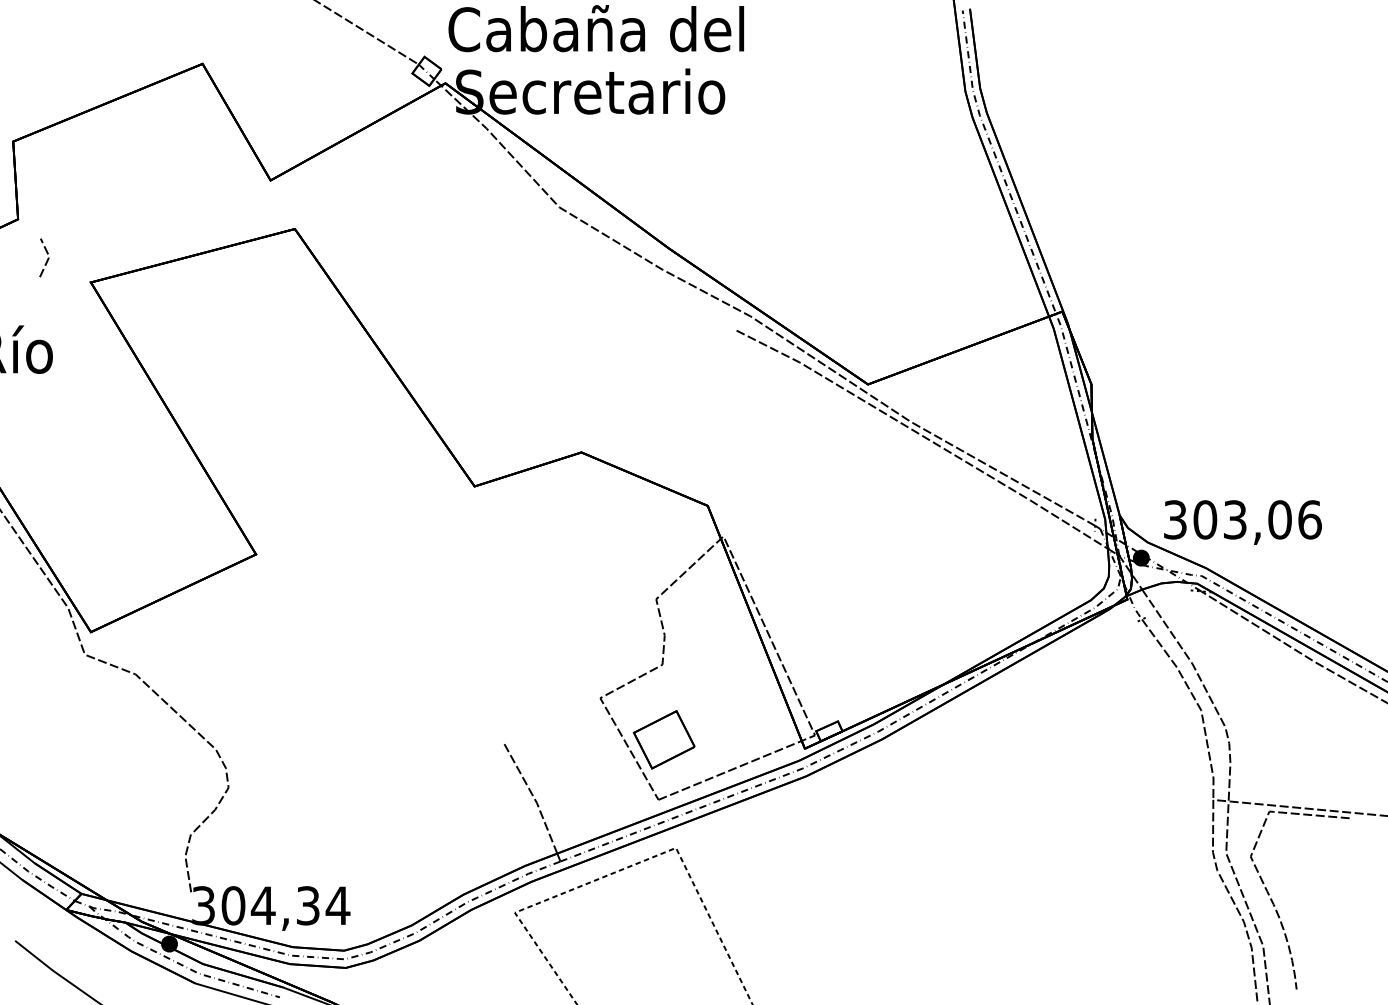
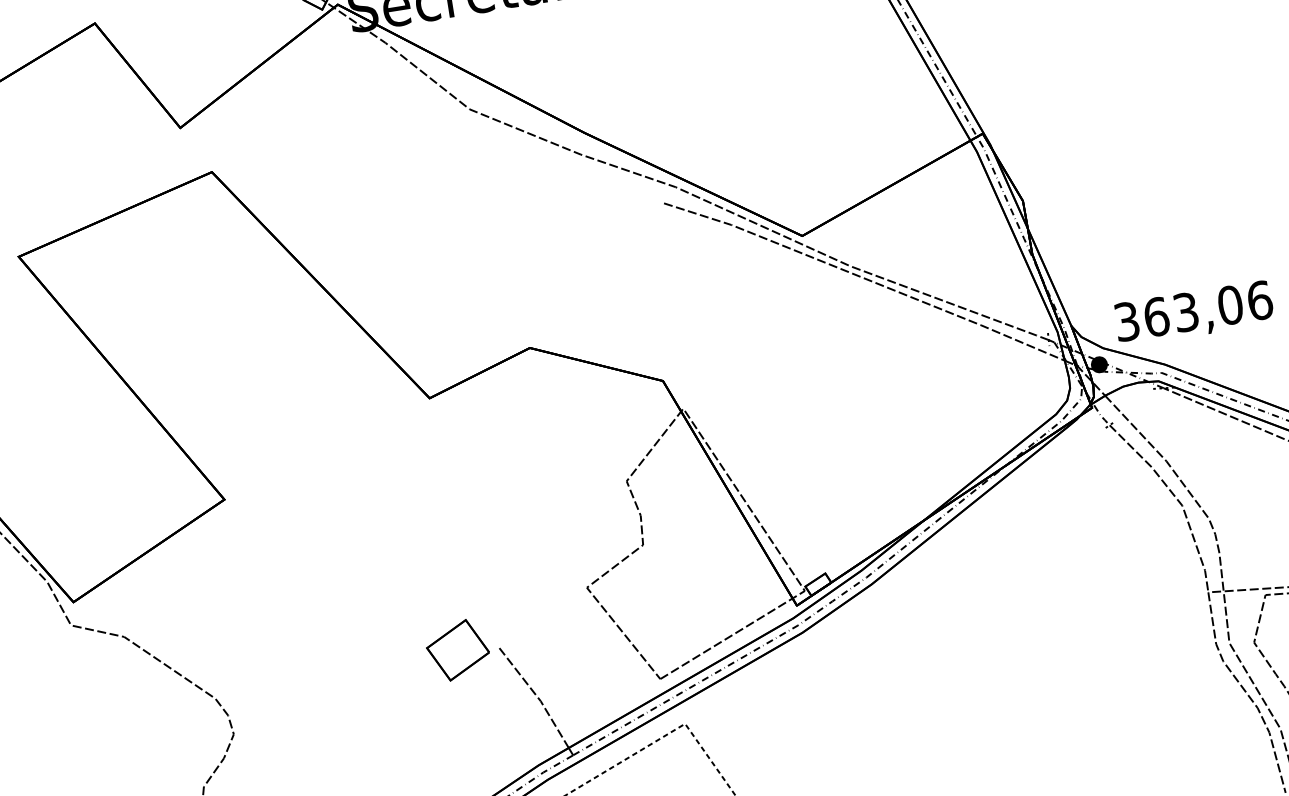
text: (1205, 519) -> (1156, 316), 303,06 -> 363,06
part: (663, 739) -> (457, 650), moved

